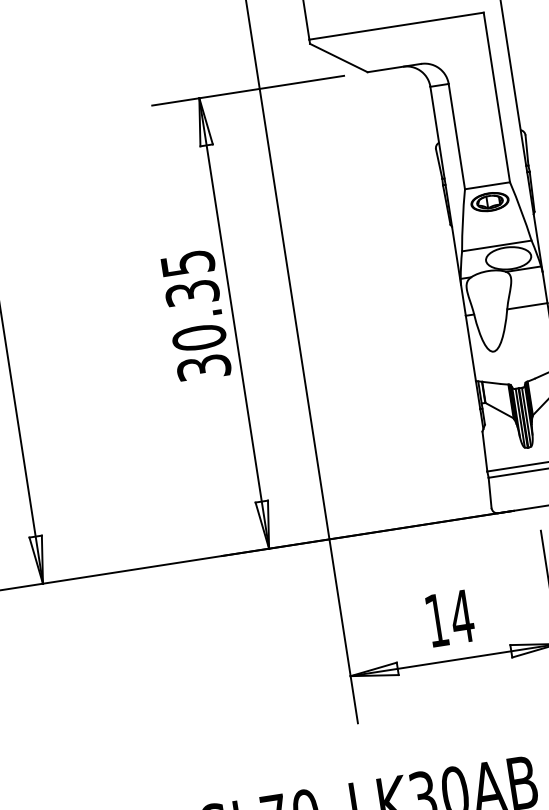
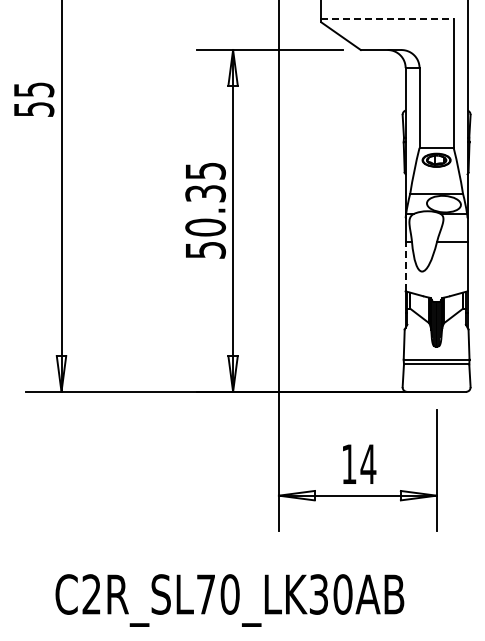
line: (397, 26) -> (388, 19), solid -> dashed
line: (470, 348) -> (405, 266), solid -> dashed
text: (203, 366) -> (205, 249), 30.35 -> 50.35

